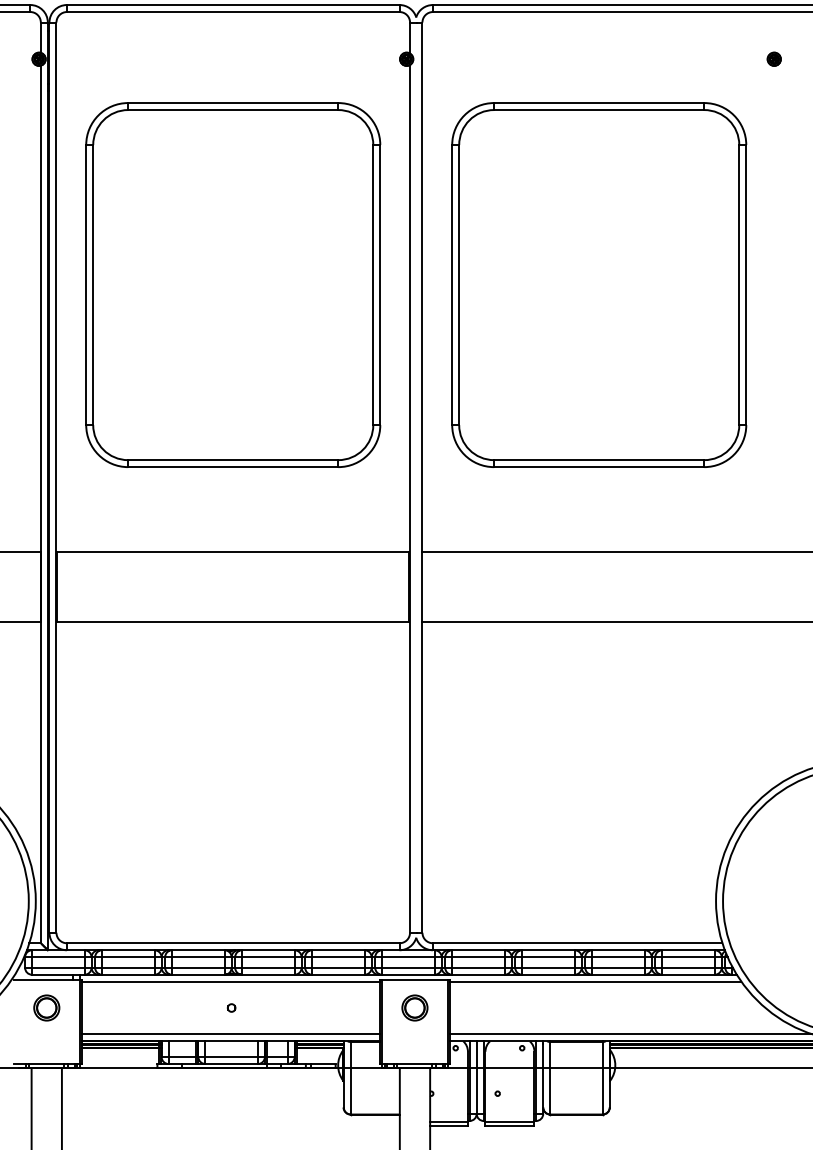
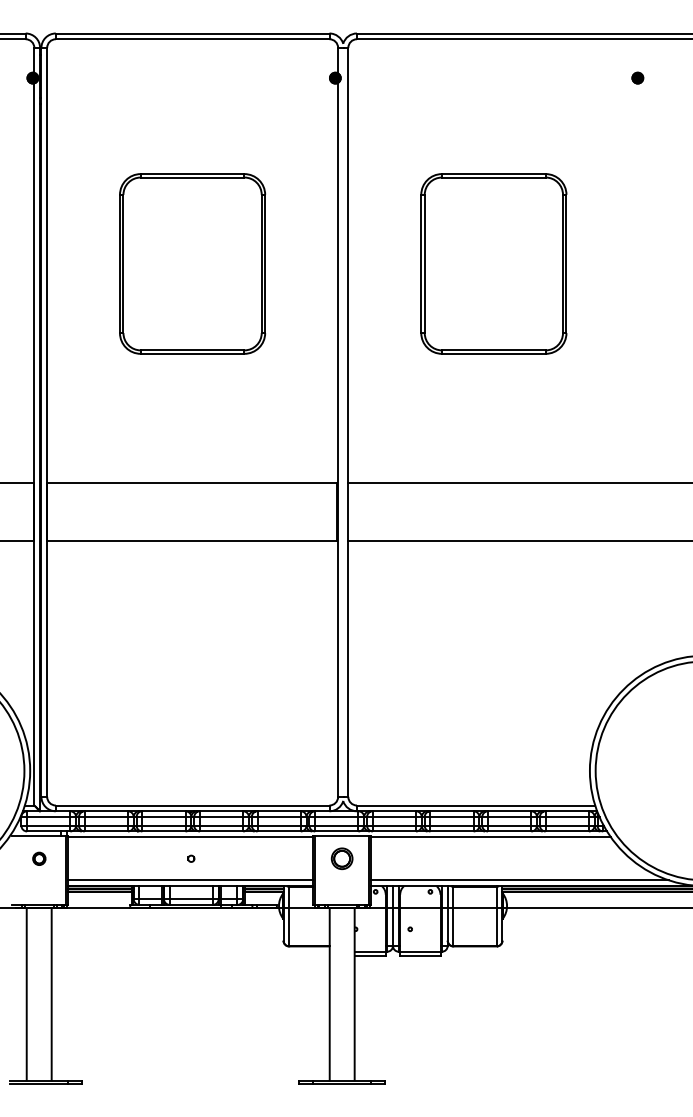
part: (233, 284) -> (192, 263), size x0.6
part: (598, 284) -> (493, 263), size x0.6
part: (47, 1007) -> (39, 858), size x0.6

